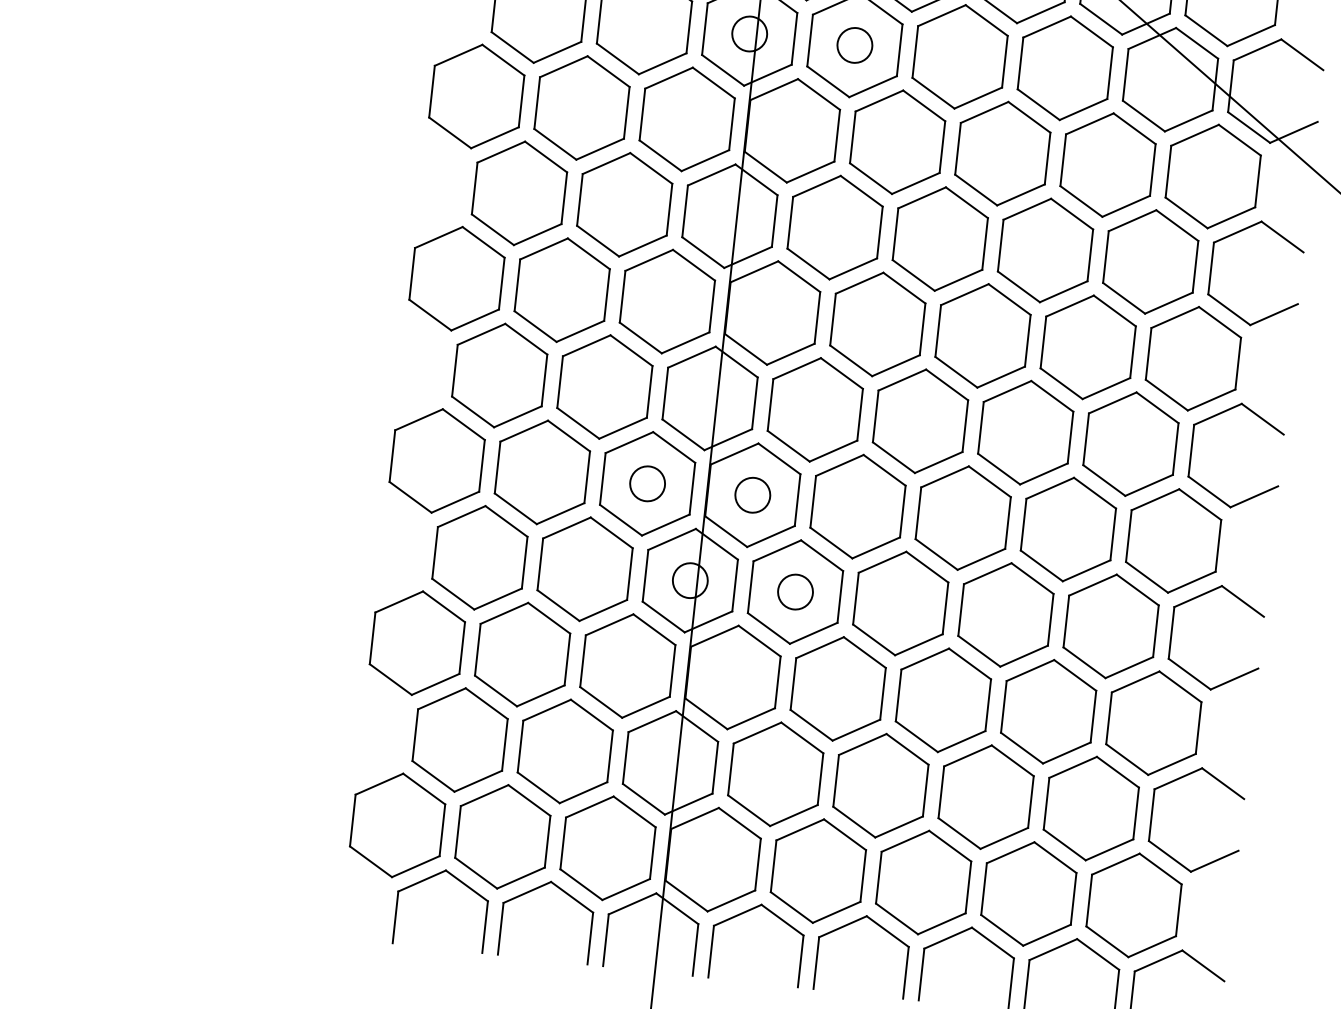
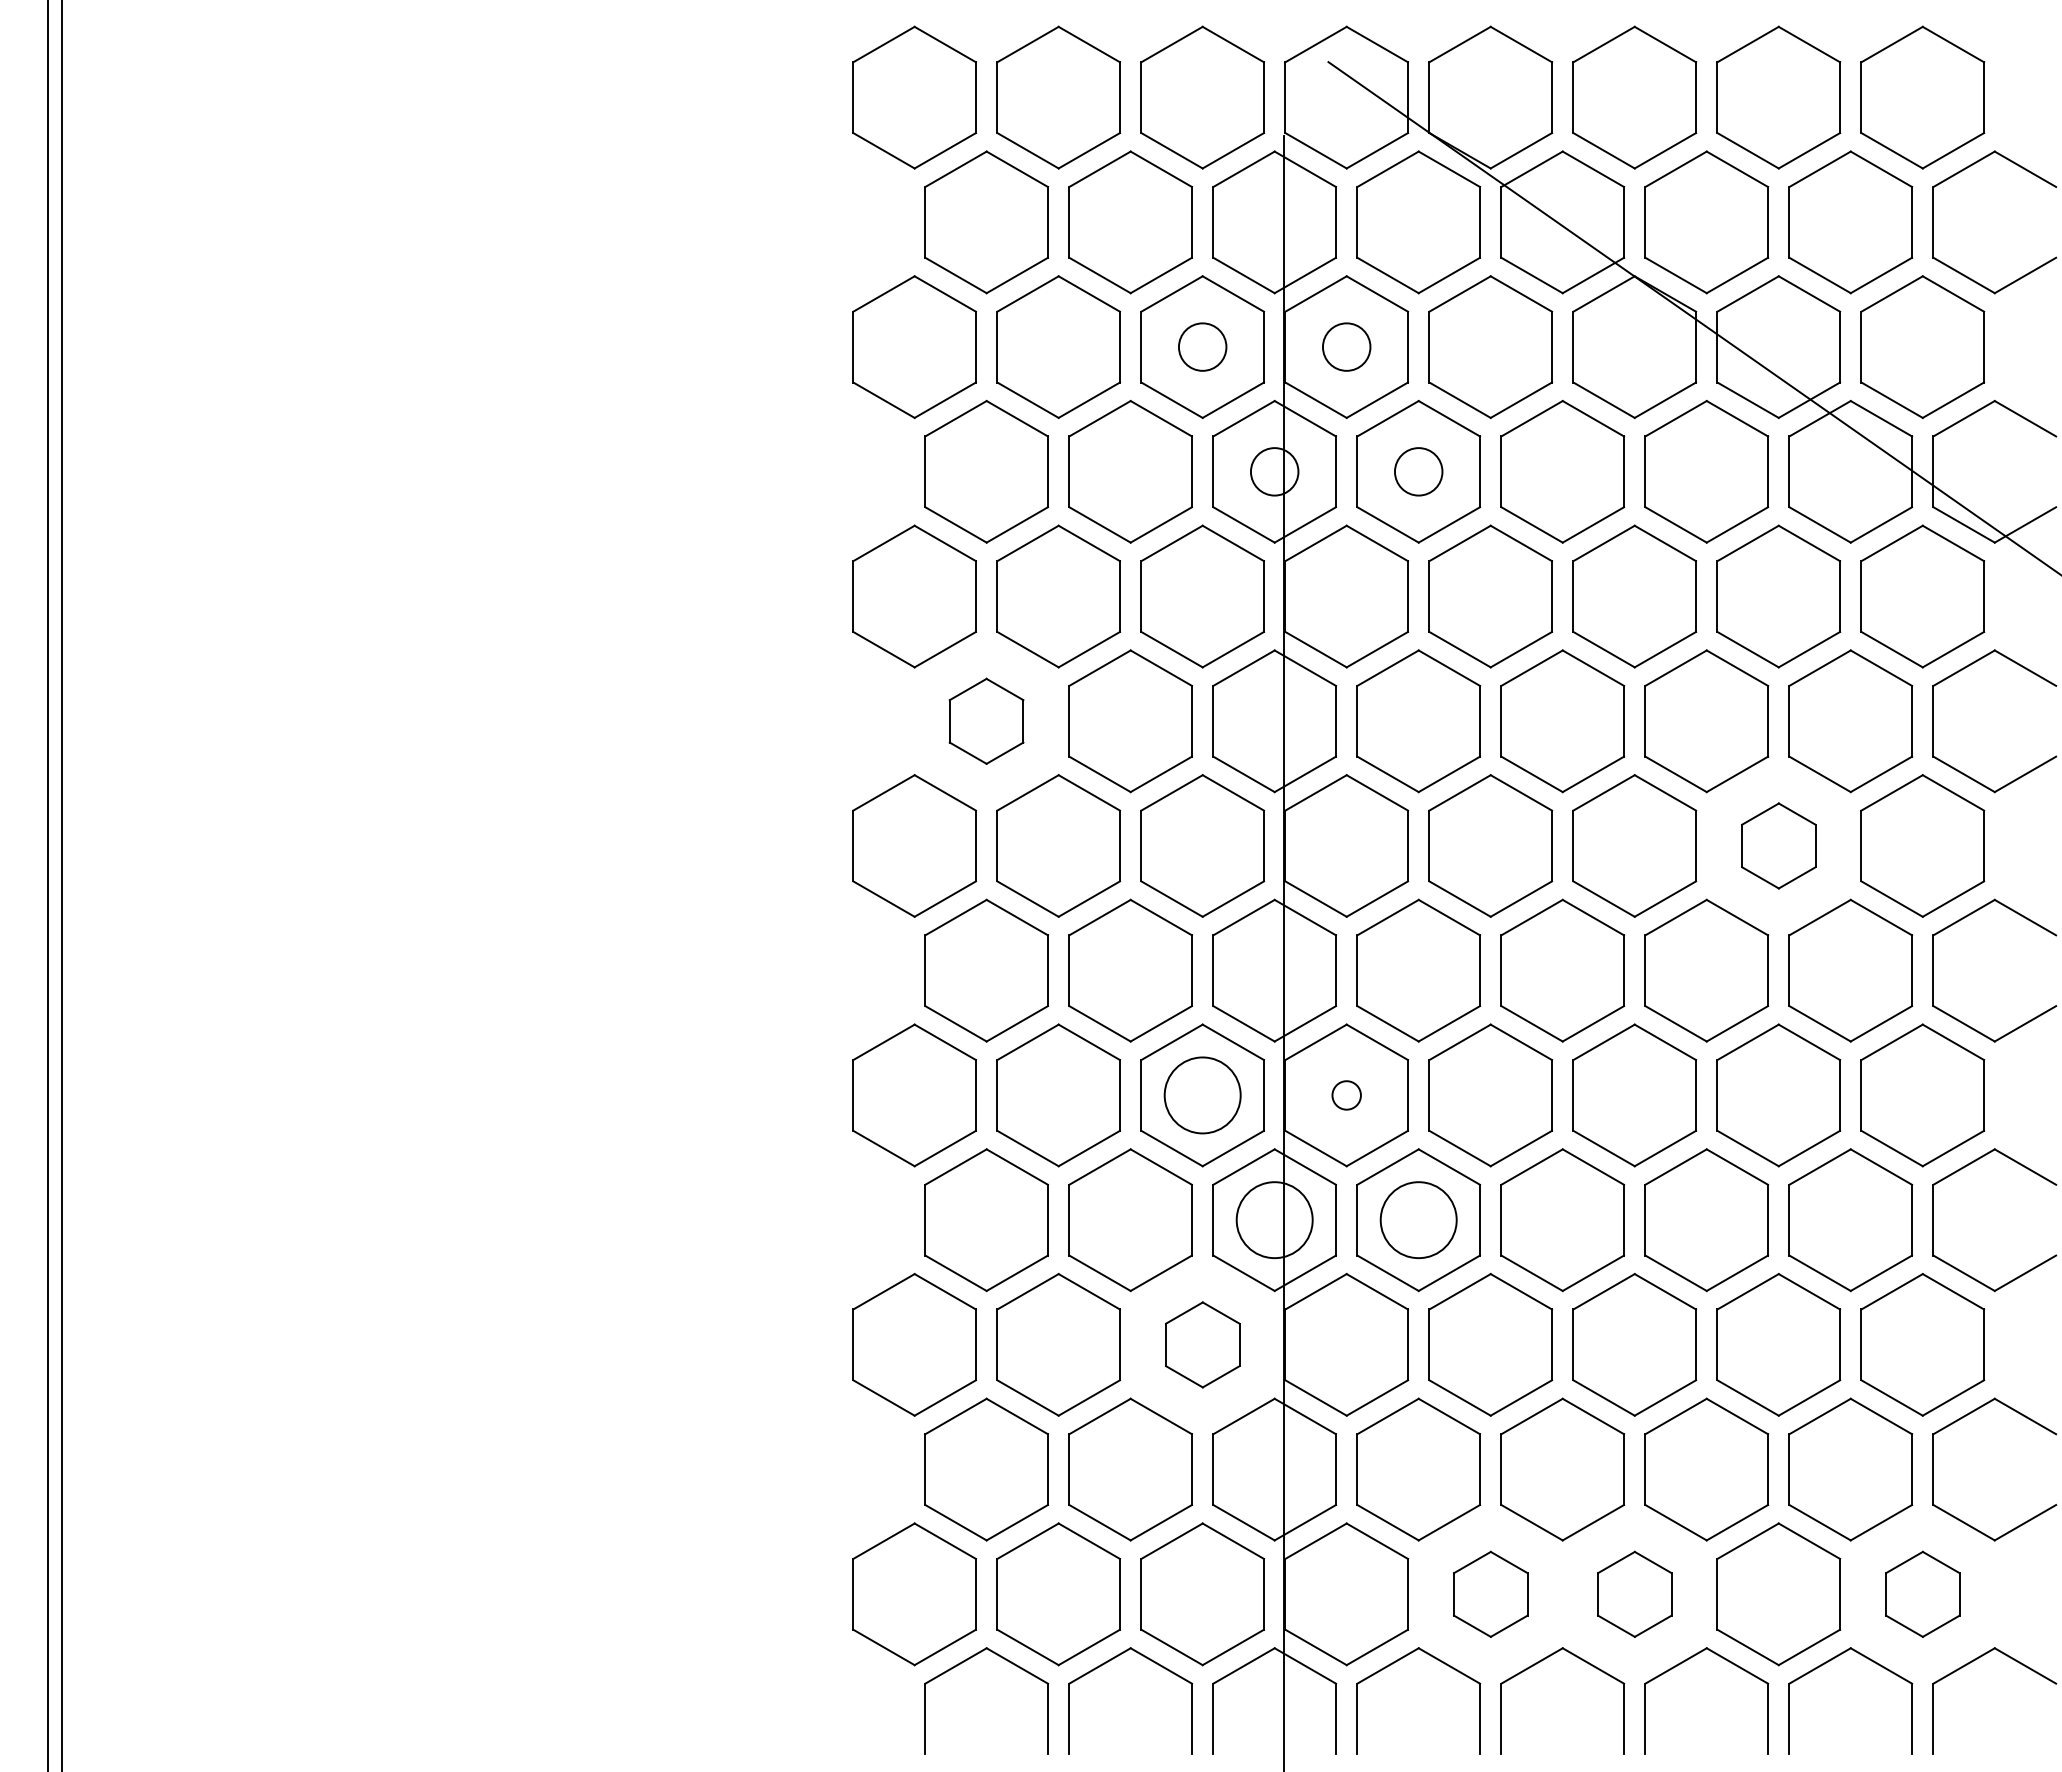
part: (519, 193) -> (986, 721), size x0.6
part: (1088, 346) -> (1778, 845), size x0.6
circle: (647, 483) -> (1202, 1095), size x1.6
circle: (752, 495) -> (1346, 1095), size x0.6
circle: (690, 580) -> (1274, 1219), size x1.6
circle: (795, 591) -> (1418, 1219), size x1.6
part: (627, 665) -> (1202, 1344), size x0.6
part: (818, 871) -> (1490, 1594), size x0.6
part: (923, 882) -> (1634, 1594), size x0.6
part: (1133, 905) -> (1922, 1594), size x0.6

